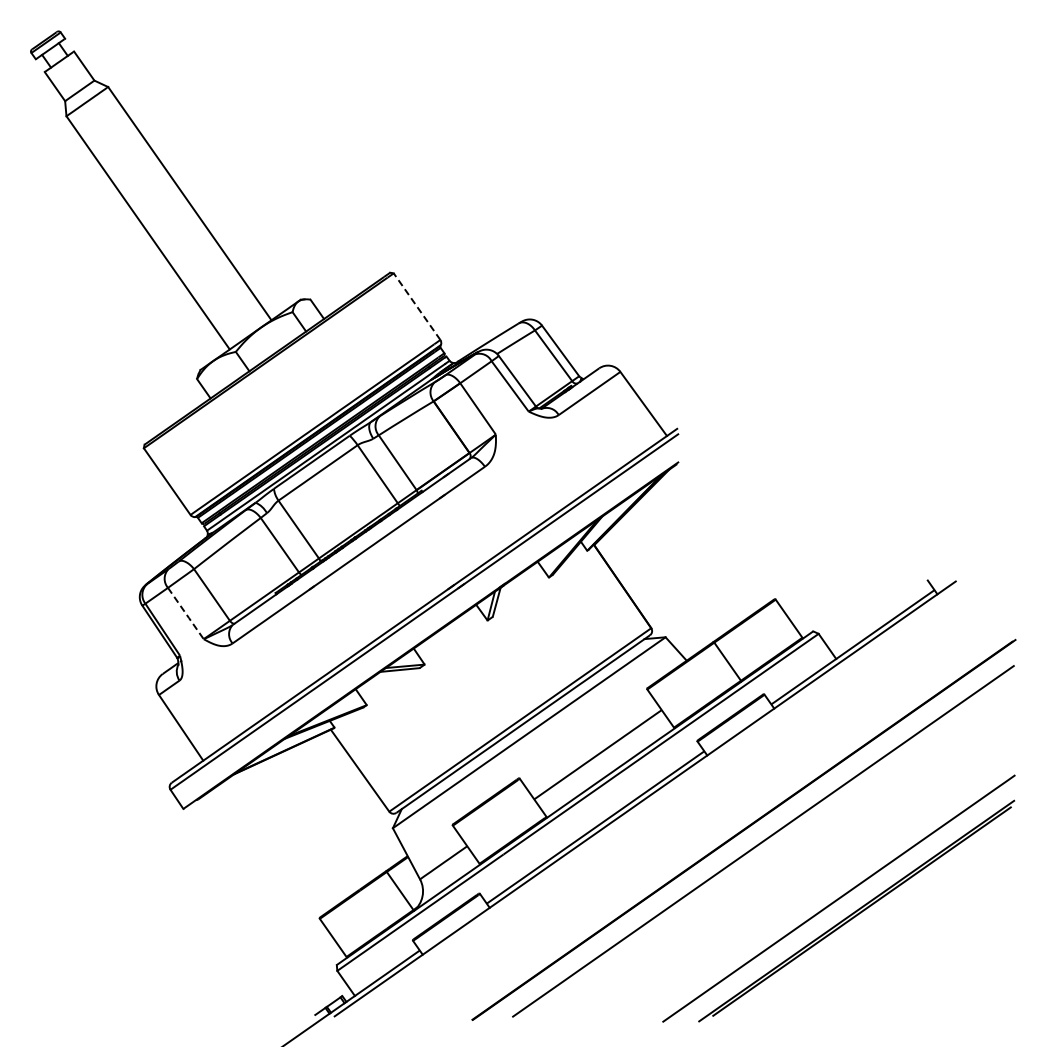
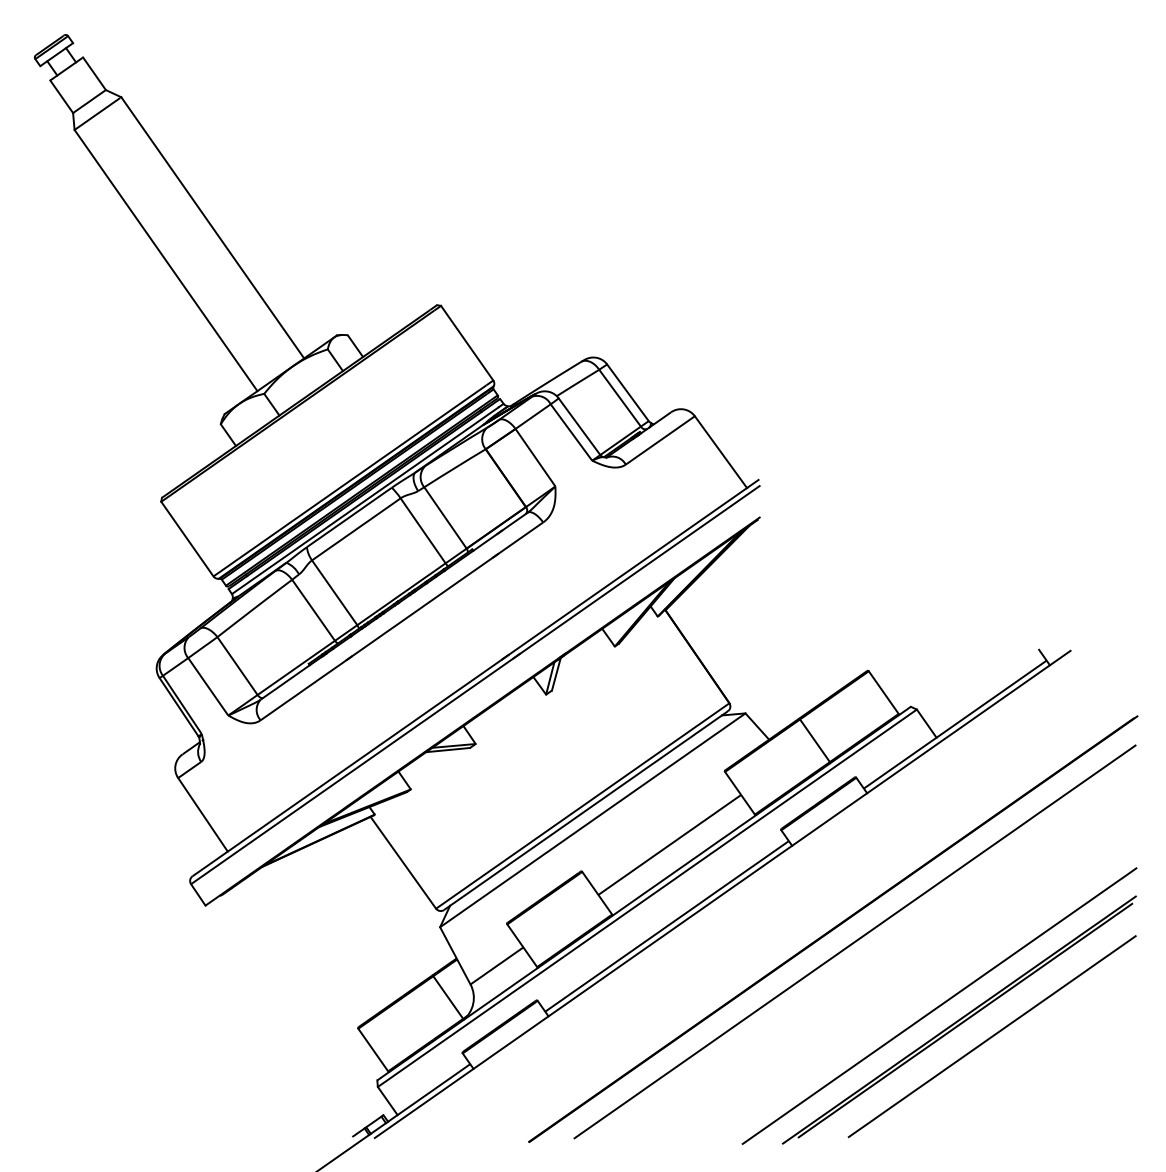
line: (417, 306) -> (467, 343), dashed -> solid
line: (186, 613) -> (208, 686), dashed -> solid
line: (885, 925) -> (991, 1036), added

